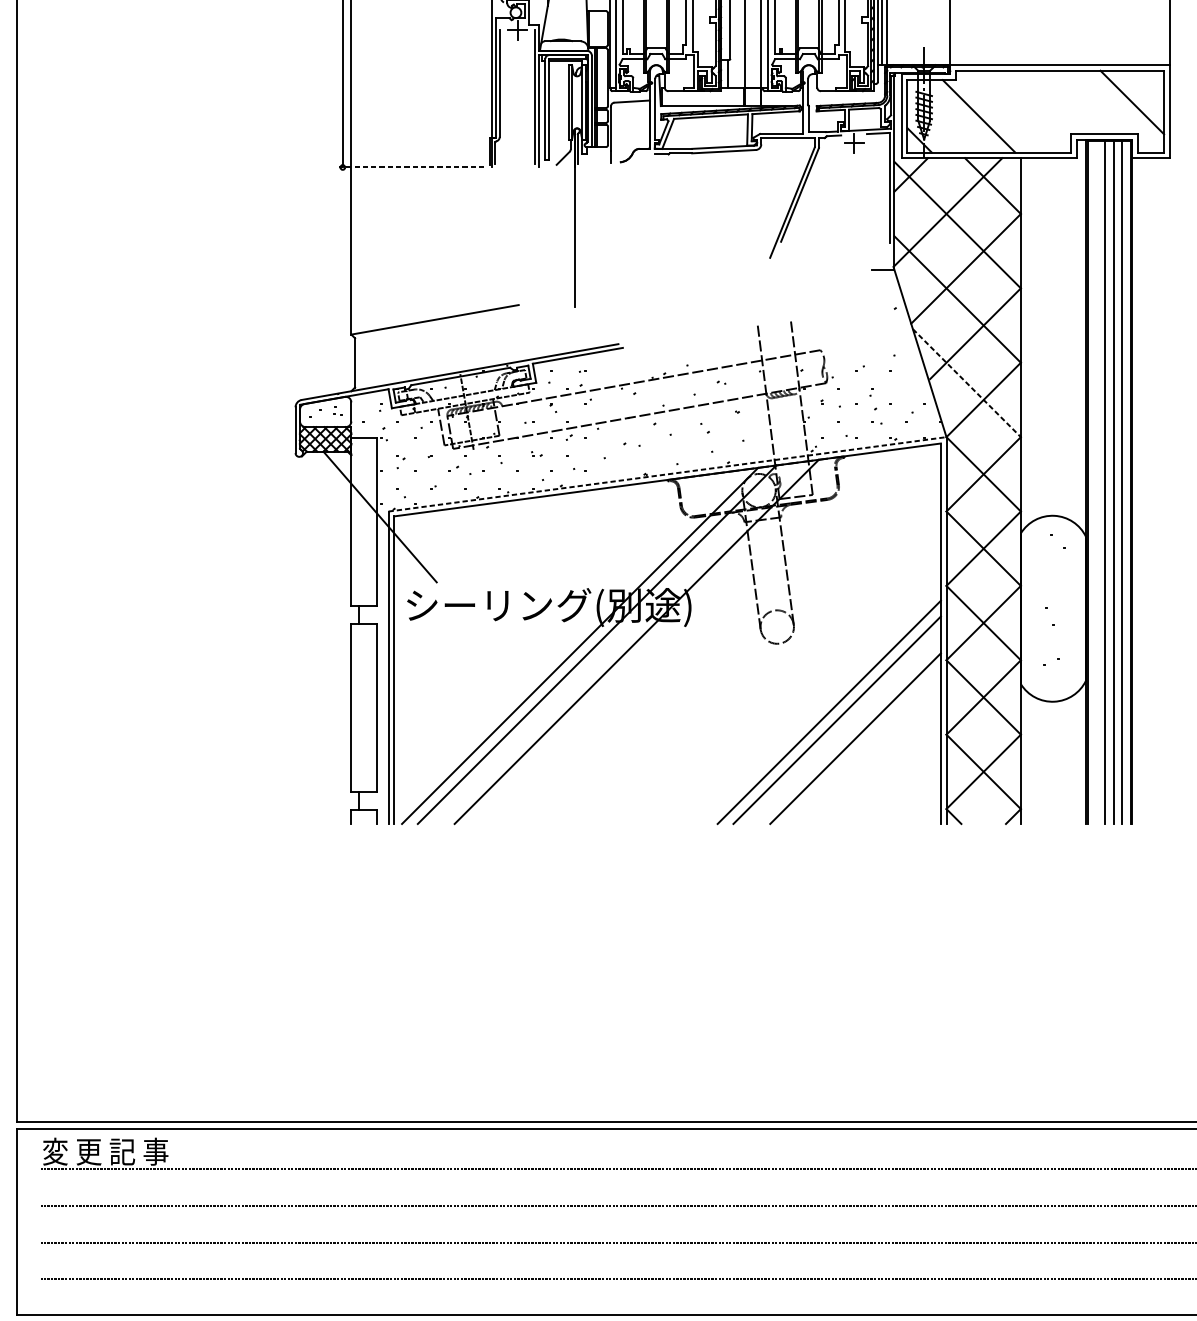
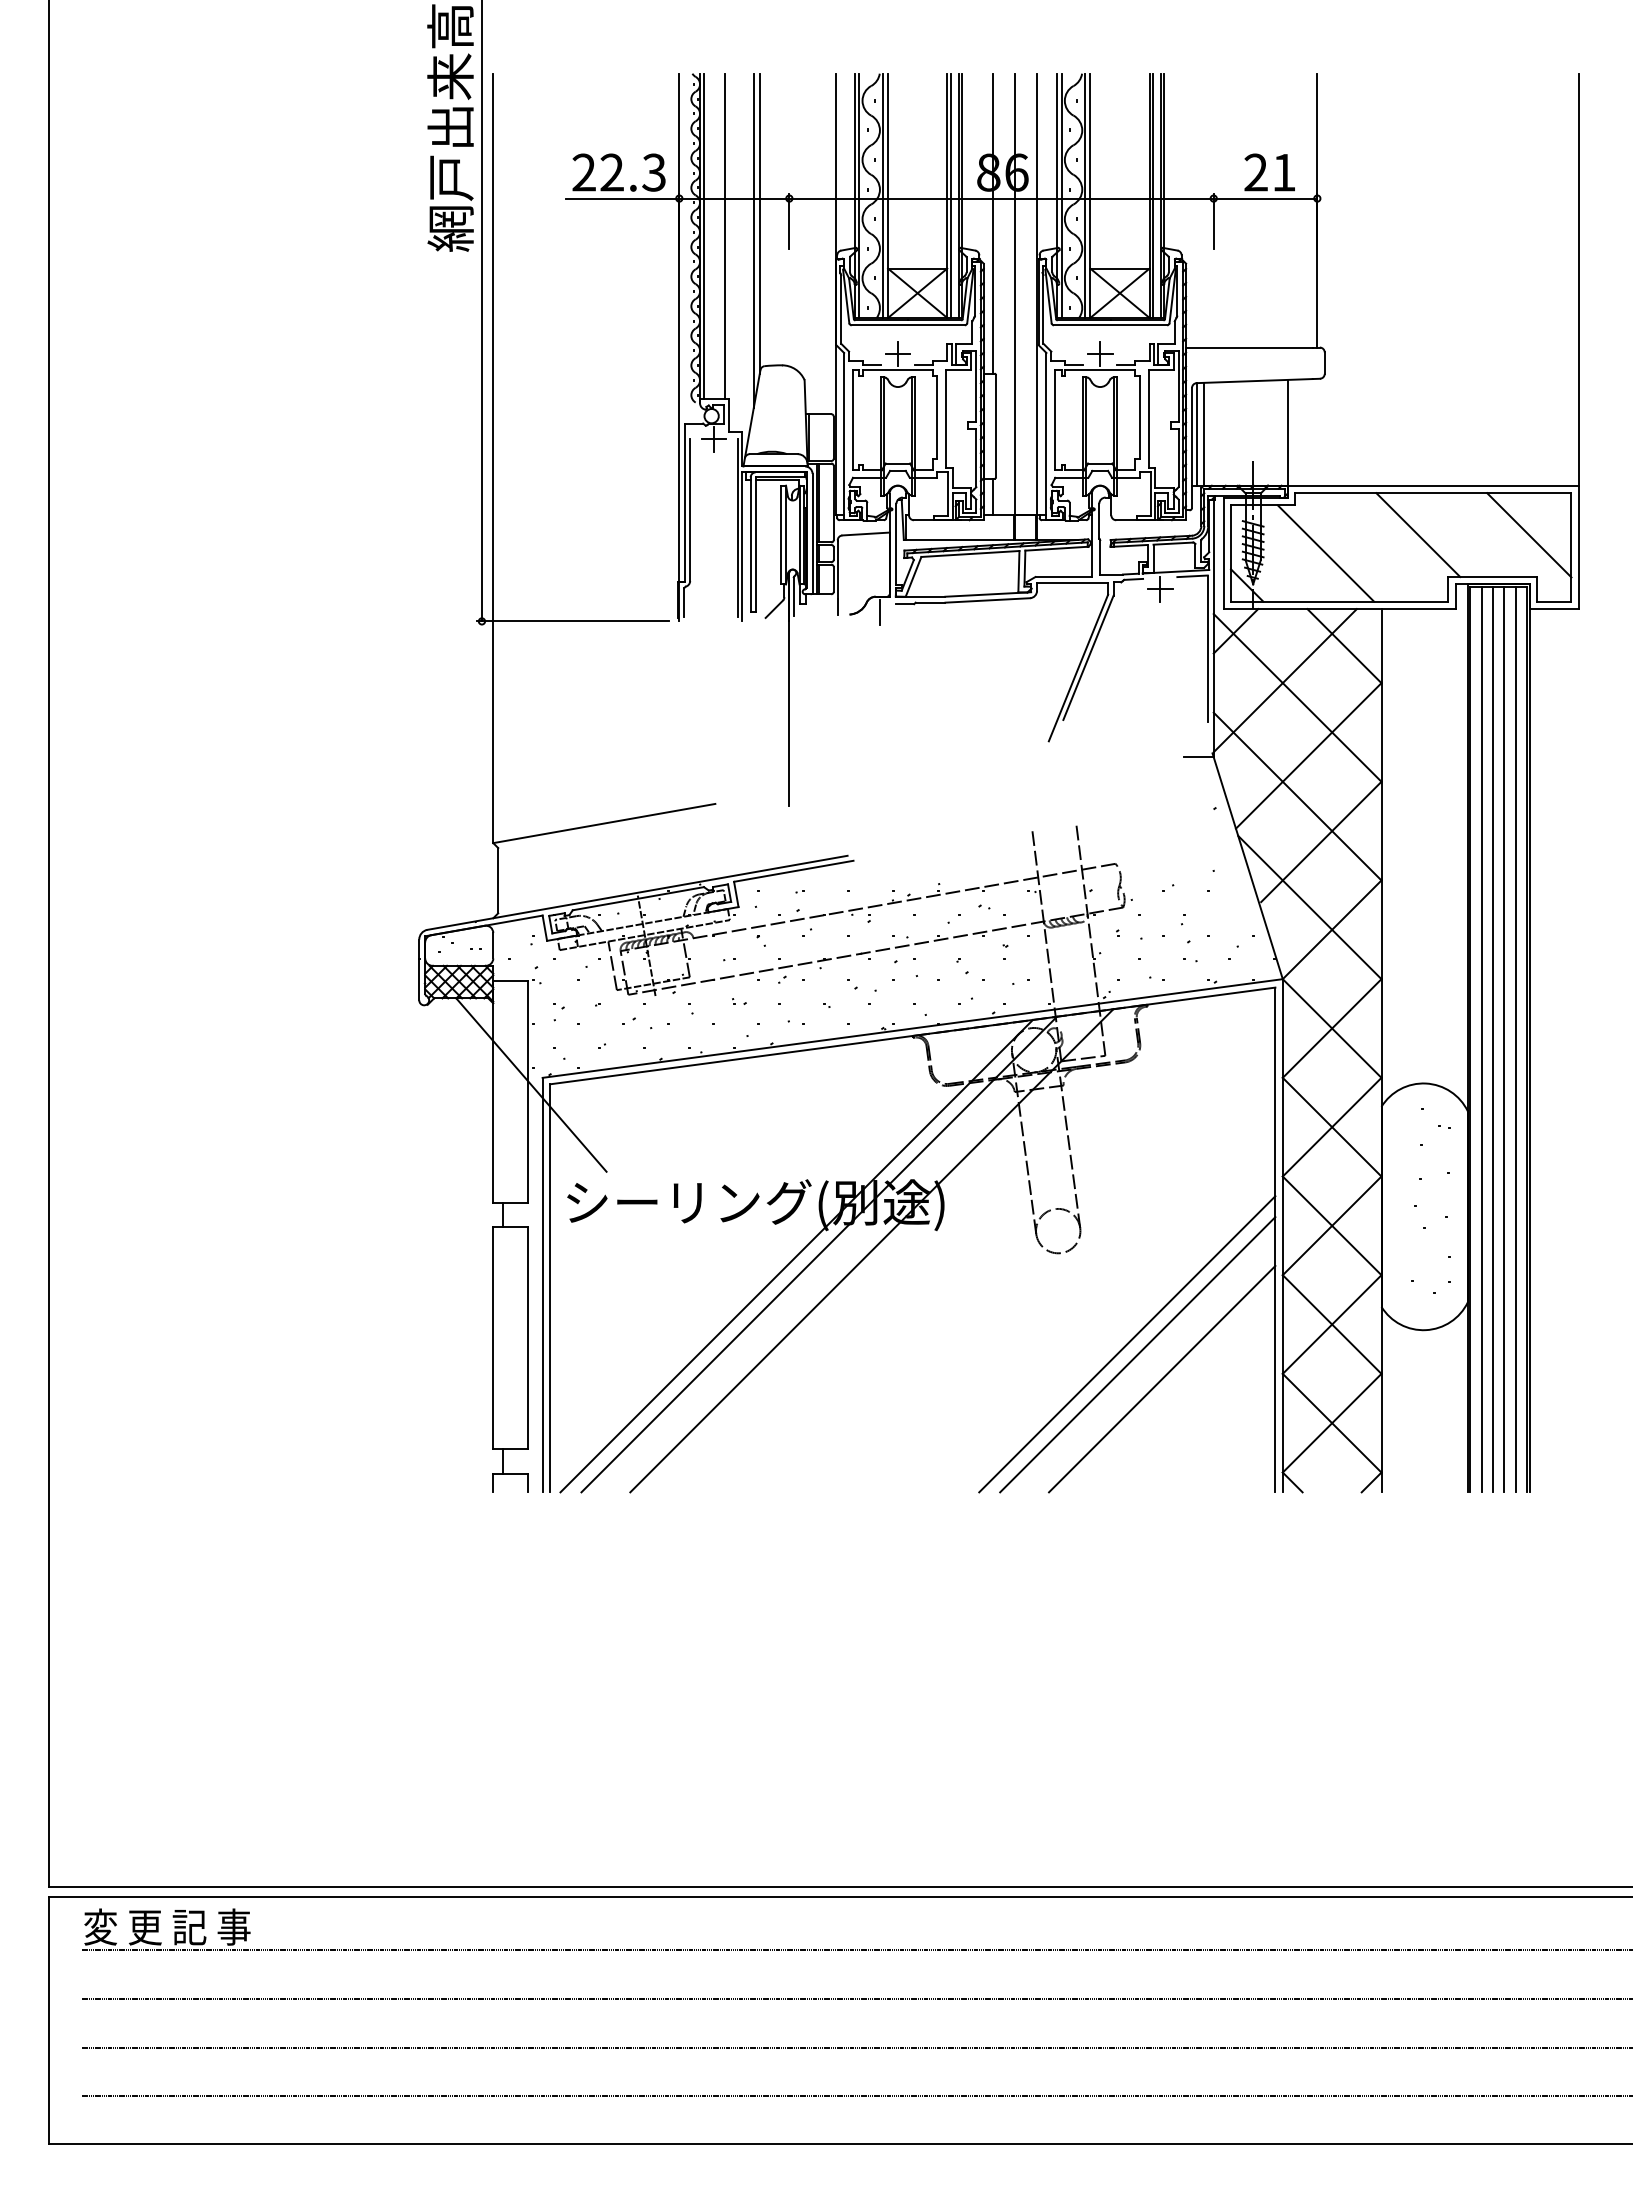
line: (1048, 102) -> (1418, 535), added
line: (643, 160) -> (880, 612), added
line: (411, 167) -> (572, 621), dashed -> solid
line: (967, 383) -> (1310, 907), dashed -> solid
line: (668, 474) -> (913, 1028), dashed -> solid
line: (1096, 482) -> (1481, 1039), added

